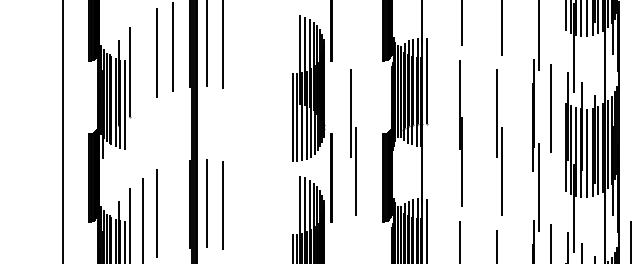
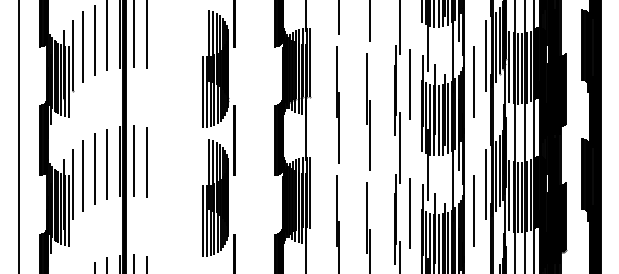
line: (143, 60) -> (83, 46), added
line: (631, 104) -> (474, 81), added
part: (353, 141) -> (251, 111), removed
line: (173, 207) -> (107, 164), added

